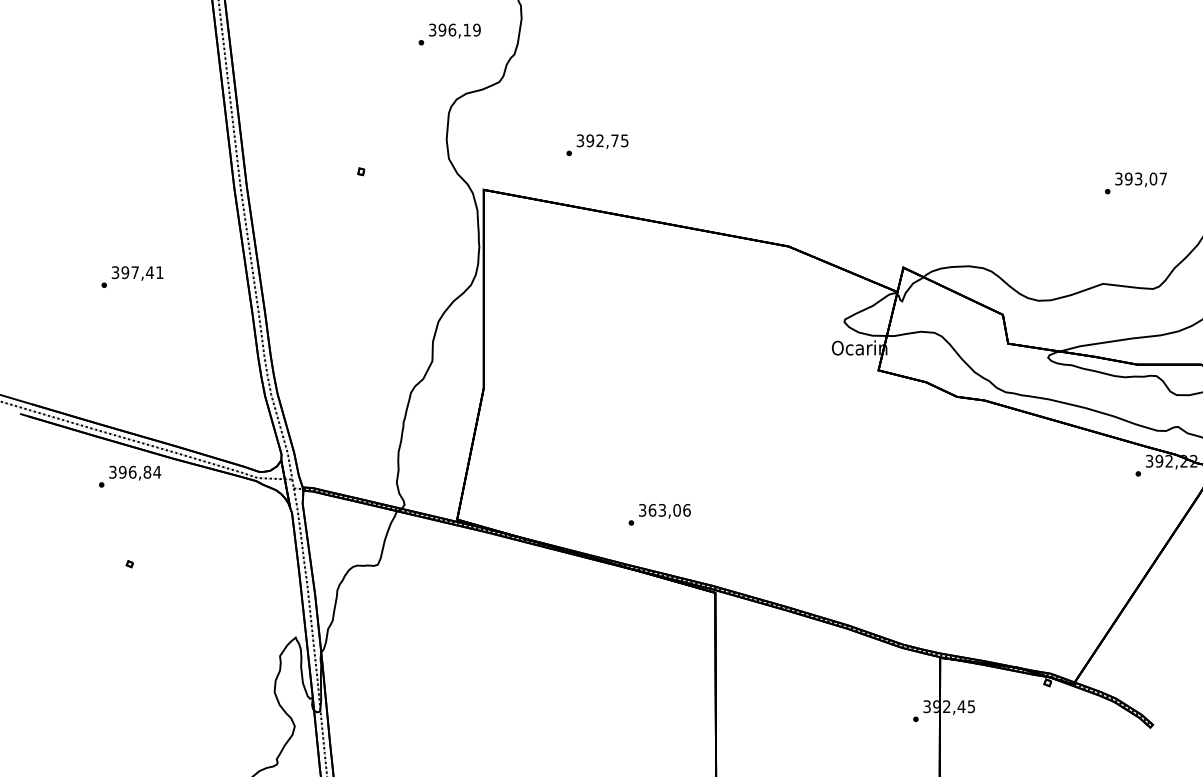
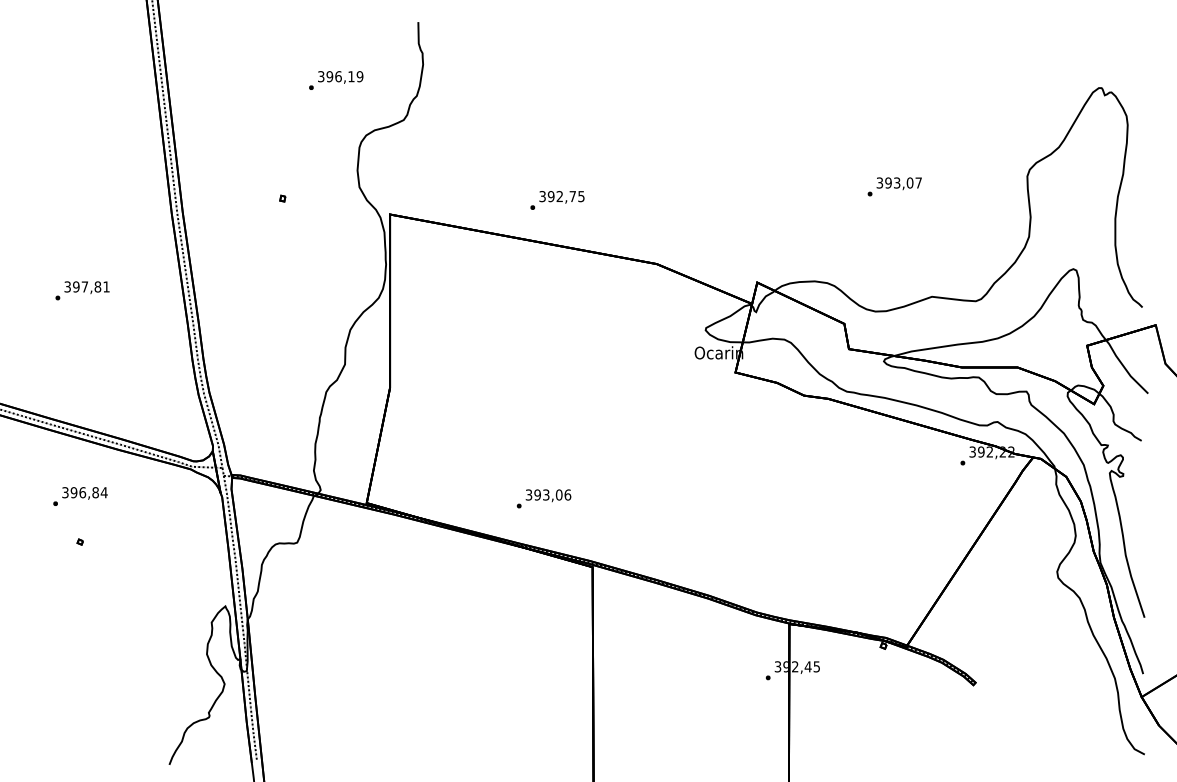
text: (450, 34) -> (336, 80), moved
text: (597, 145) -> (557, 200), moved
text: (1135, 183) -> (894, 186), moved
text: (149, 272) -> (97, 286), 397,41 -> 397,81
text: (130, 476) -> (80, 496), moved
text: (652, 509) -> (537, 494), 363,06 -> 393,06

